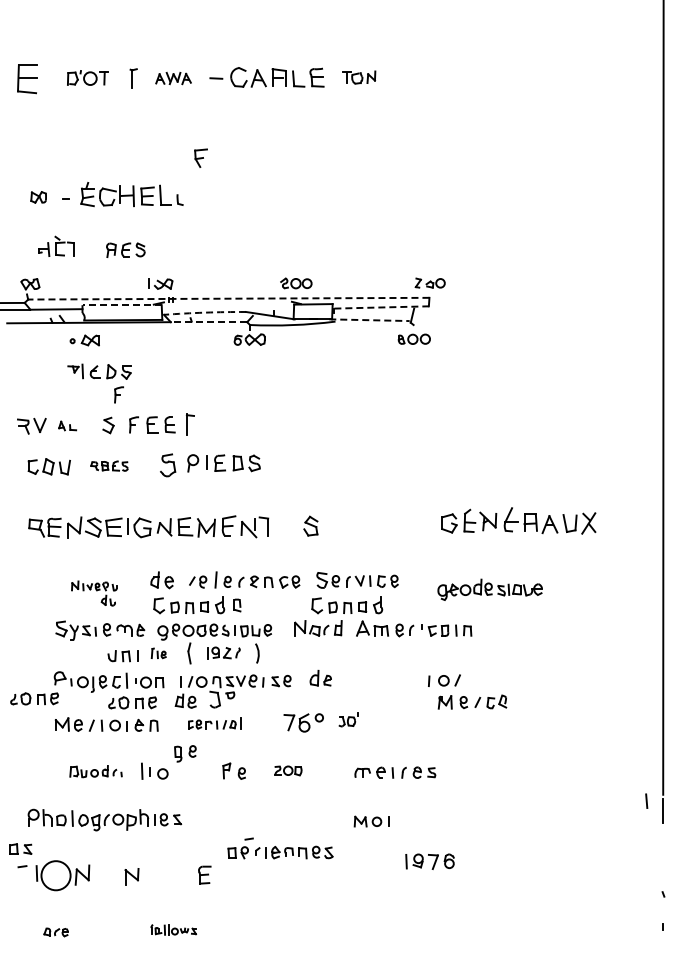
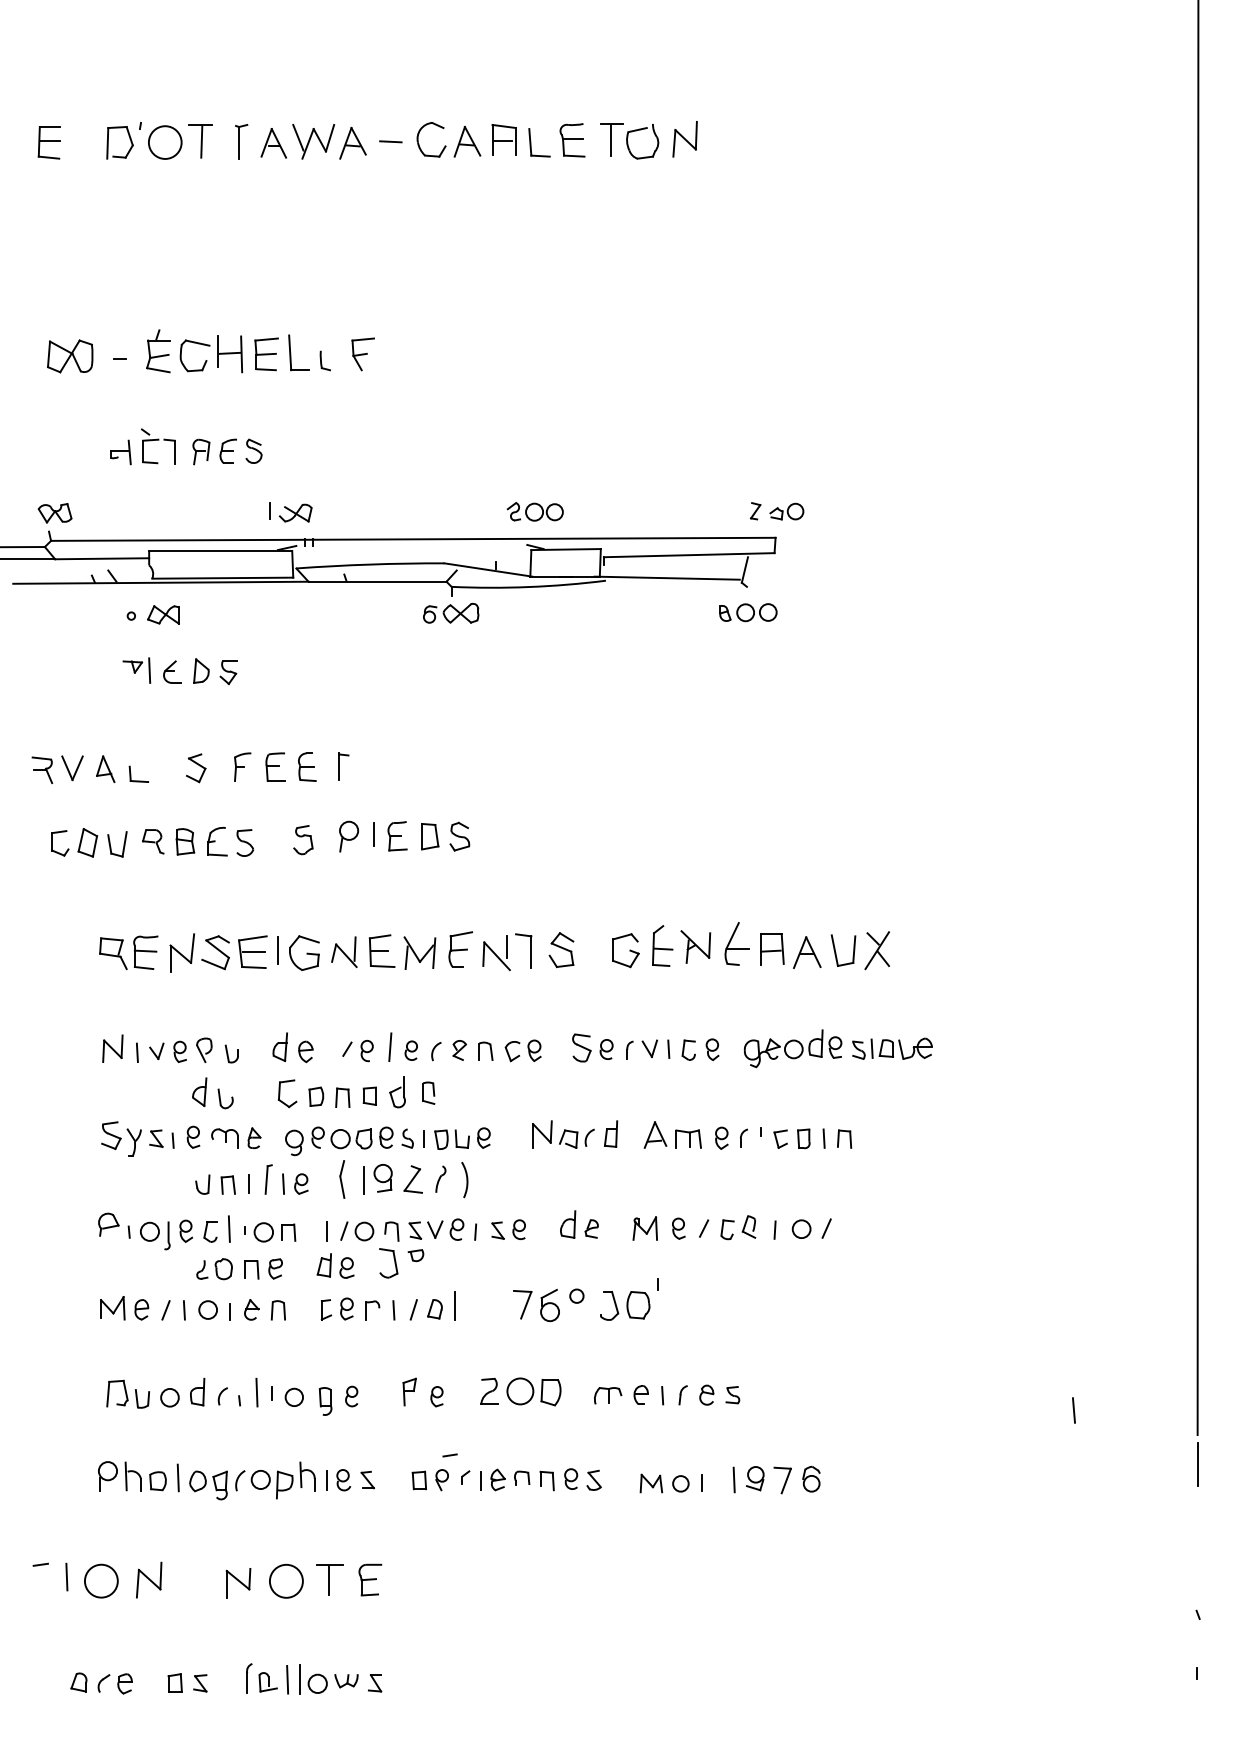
part: (87, 77) -> (158, 139), size x1.43
part: (359, 77) -> (649, 139), size x1.67
part: (26, 78) -> (48, 141), size x0.62
part: (173, 78) -> (313, 141), size x1.67
part: (200, 157) -> (362, 353), moved
part: (38, 197) -> (69, 356), size x1.67
part: (56, 245) -> (143, 445), moved
line: (228, 298) -> (412, 538), dashed -> solid
line: (122, 305) -> (221, 551), dashed -> solid
line: (382, 307) -> (690, 555), dashed -> solid
arc: (205, 312) -> (371, 564), dashed -> solid
line: (369, 320) -> (667, 578), dashed -> solid
line: (208, 322) -> (376, 582), dashed -> solid
part: (118, 394) -> (214, 712), removed
part: (189, 424) -> (342, 766), size x0.71
part: (67, 425) -> (122, 768), size x1.67
part: (167, 464) -> (302, 838), size x0.71
part: (109, 465) -> (197, 840), size x1.67
part: (518, 520) -> (750, 945), moved
part: (148, 526) -> (315, 950), moved
part: (489, 589) -> (837, 1048), moved
part: (94, 593) -> (170, 1071), size x1.67
part: (347, 605) -> (627, 1093), removed
part: (223, 652) -> (403, 1178), size x1.43
part: (158, 653) -> (286, 1179), size x1.67
part: (34, 698) -> (62, 1261), removed
part: (472, 701) -> (694, 1226), moved
part: (348, 719) -> (629, 1299), size x1.67
part: (214, 723) -> (387, 1306), size x1.43
part: (185, 753) -> (338, 1400), moved
part: (288, 770) -> (521, 1391), size x1.67
part: (95, 771) -> (172, 1392), size x1.43
part: (395, 772) -> (667, 1394), moved
line: (646, 800) -> (1073, 1409), moved
part: (104, 819) -> (235, 1479), moved
part: (20, 848) -> (187, 1681), moved
part: (280, 848) -> (506, 1472), moved
part: (429, 861) -> (775, 1479), moved
circle: (55, 875) -> (100, 1580), size x0.62
part: (169, 875) -> (306, 1580), added
part: (173, 929) -> (313, 1678), size x1.67
part: (55, 932) -> (100, 1683), size x1.43

